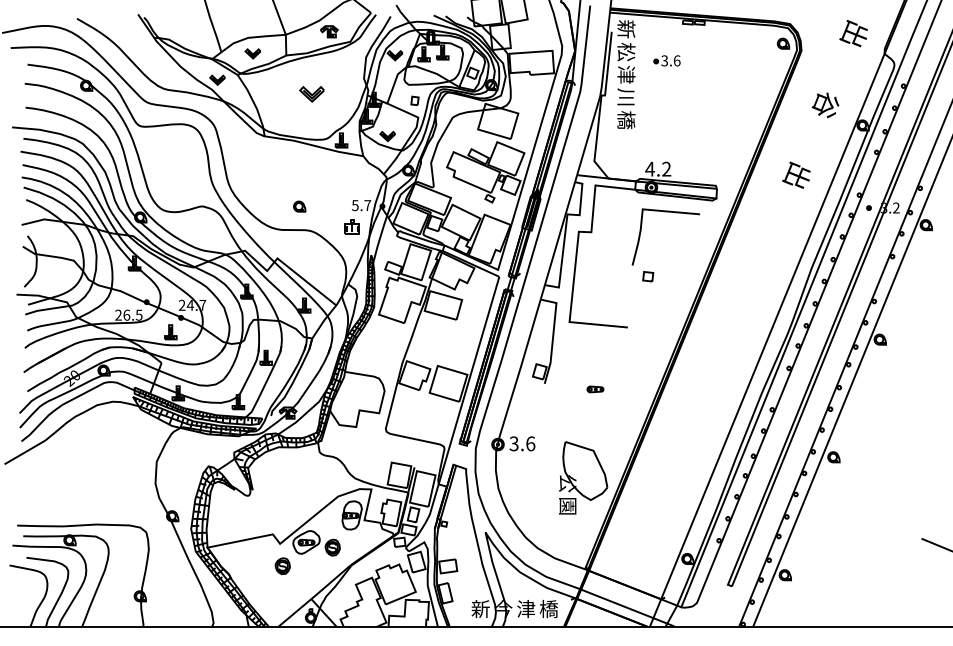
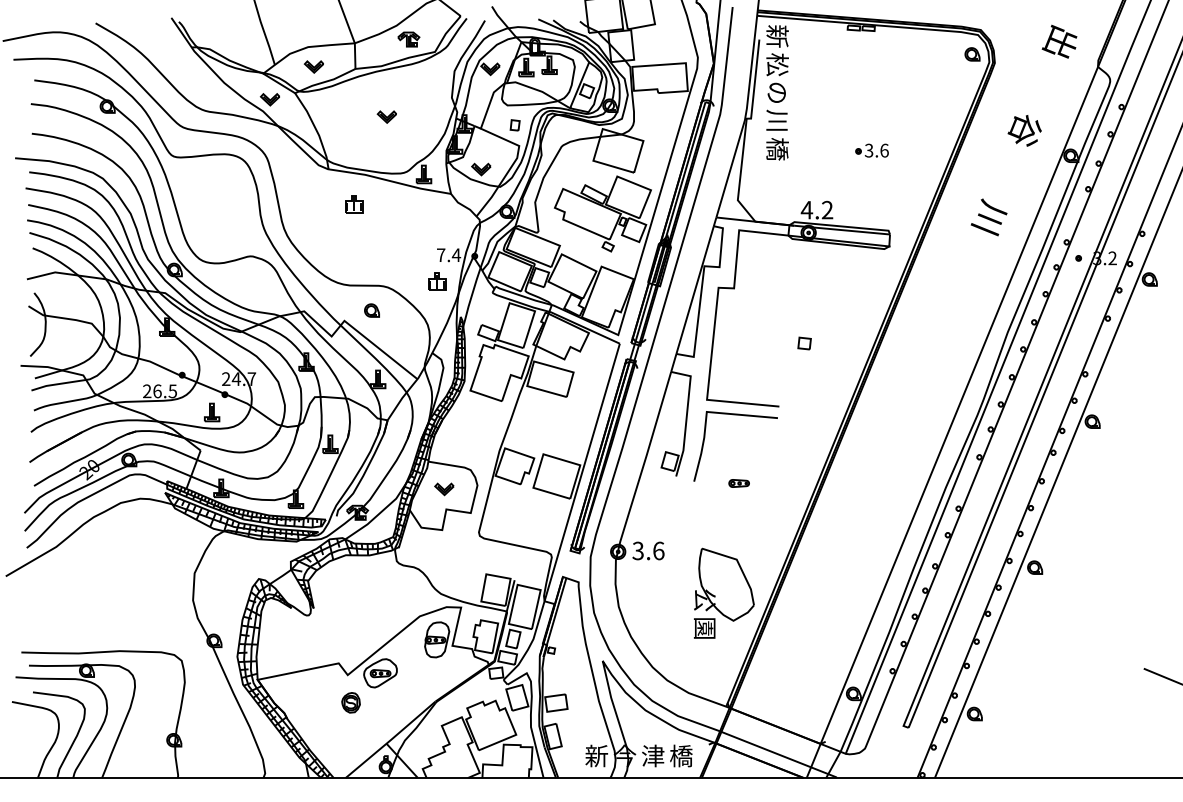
part: (666, 60) -> (871, 150), moved
text: (626, 74) -> (777, 92), 津 -> の
part: (311, 93) -> (386, 116), size x0.62
part: (285, 164) -> (354, 204), added
text: (797, 175) -> (989, 217), 出 -> 川
text: (361, 205) -> (448, 255), 5.7 -> 7.4
part: (299, 206) -> (371, 310), moved
line: (665, 212) -> (735, 415), moved
part: (358, 394) -> (444, 489), added
part: (332, 547) -> (412, 679), removed

